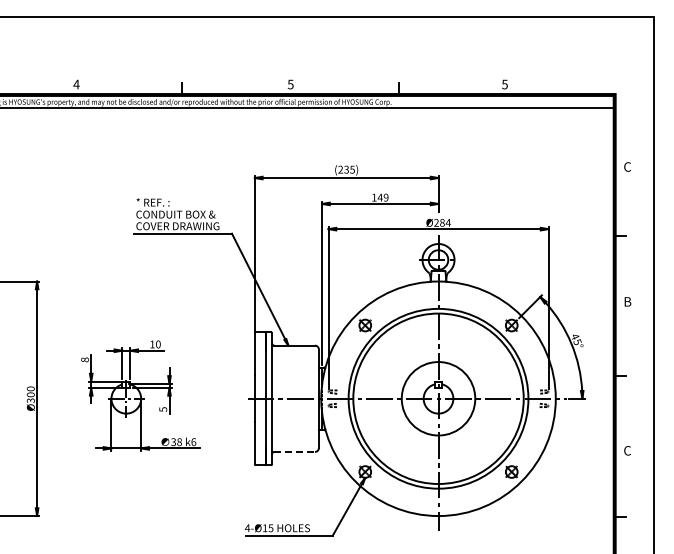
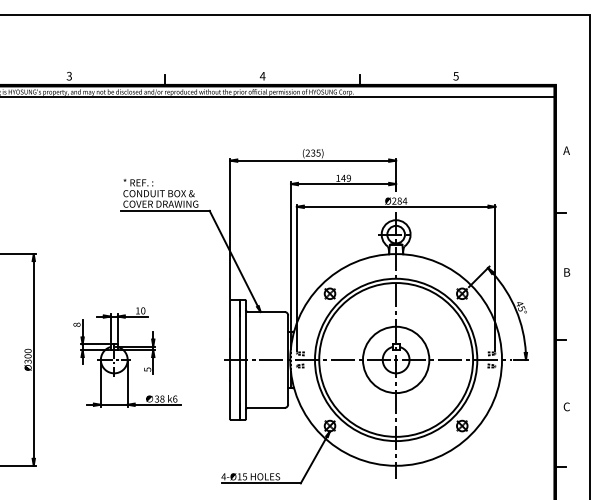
text: (76, 84) -> (69, 76), 4 -> 3
text: (290, 84) -> (262, 76), 5 -> 4
text: (626, 166) -> (565, 150), C -> A
line: (295, 451) -> (267, 407), dashed -> solid

